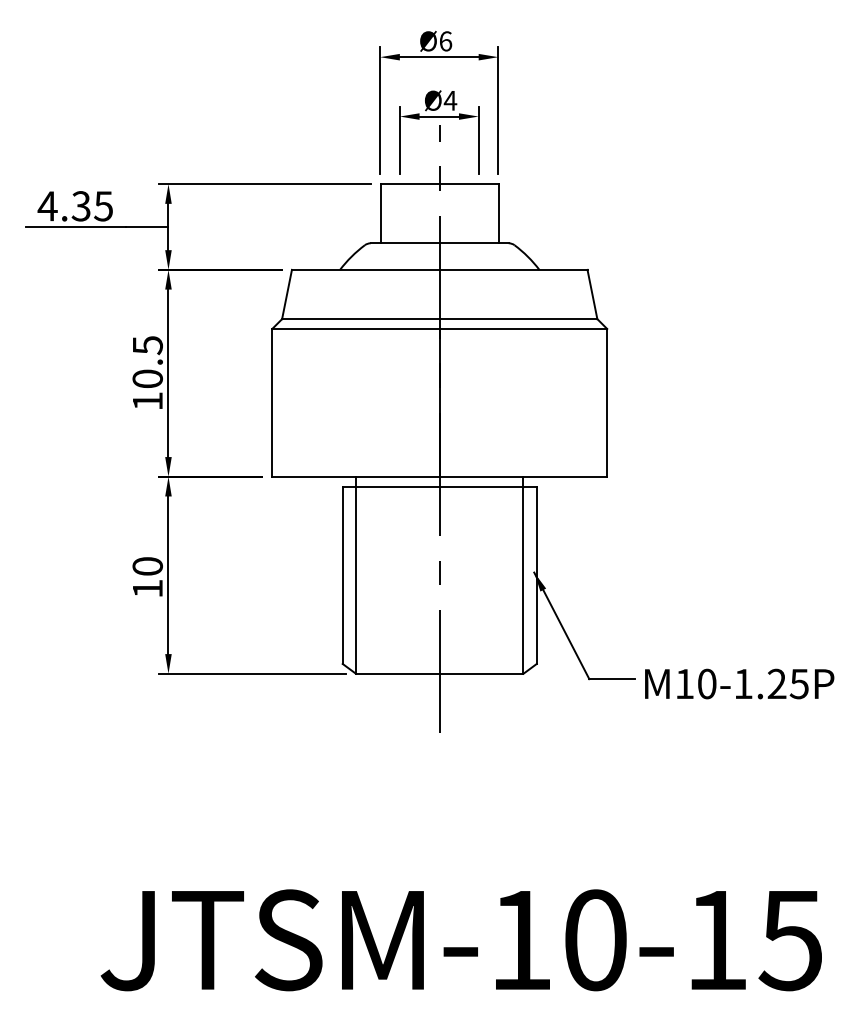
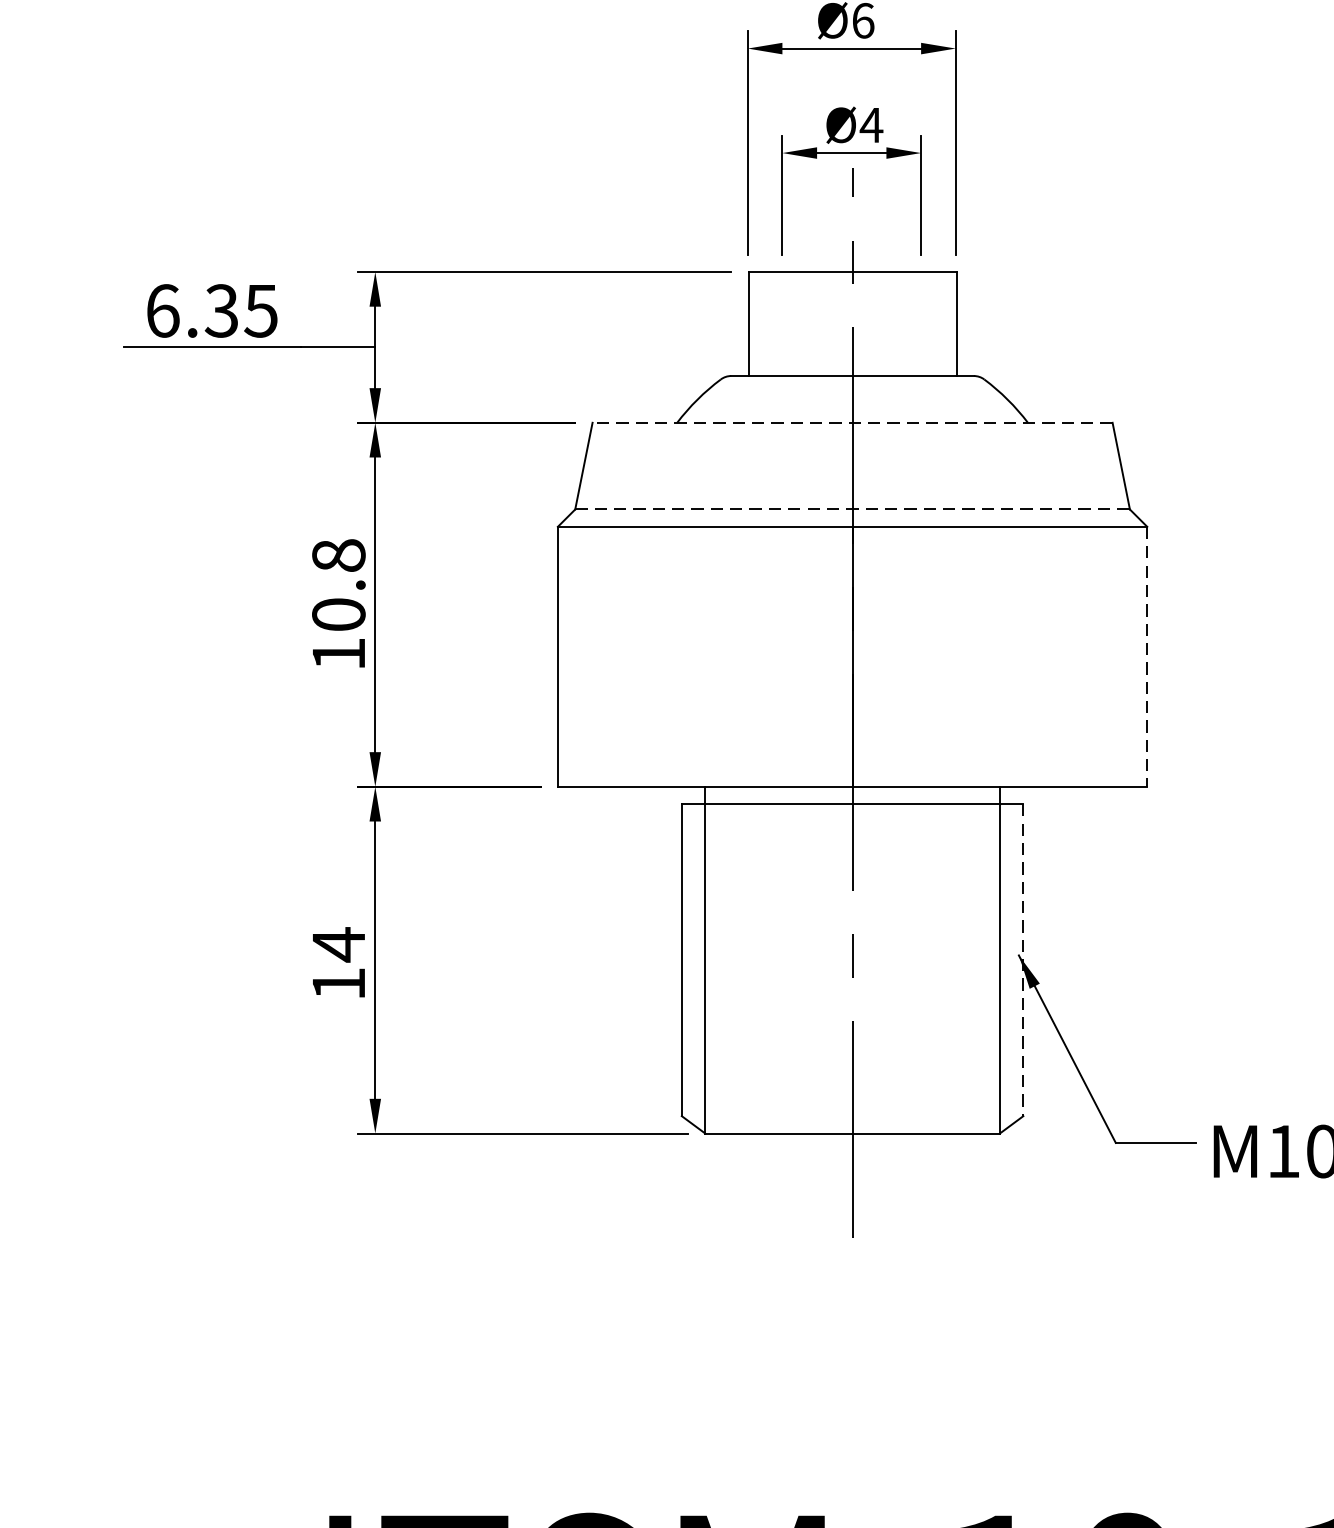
text: (47, 206) -> (162, 311), 4.35 -> 6.35
line: (439, 269) -> (852, 422), solid -> dashed
line: (439, 319) -> (852, 510), solid -> dashed
text: (147, 345) -> (338, 555), 10.5 -> 10.8
line: (607, 402) -> (1147, 656), solid -> dashed
text: (147, 566) -> (338, 944), 10 -> 14
line: (536, 575) -> (1022, 960), solid -> dashed

